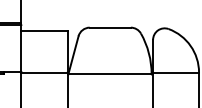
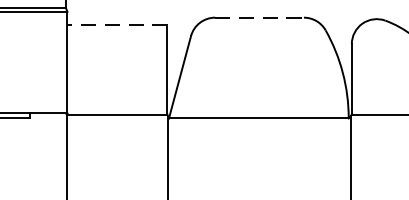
line: (110, 27) -> (259, 17), solid -> dashed
line: (44, 31) -> (117, 25), solid -> dashed

